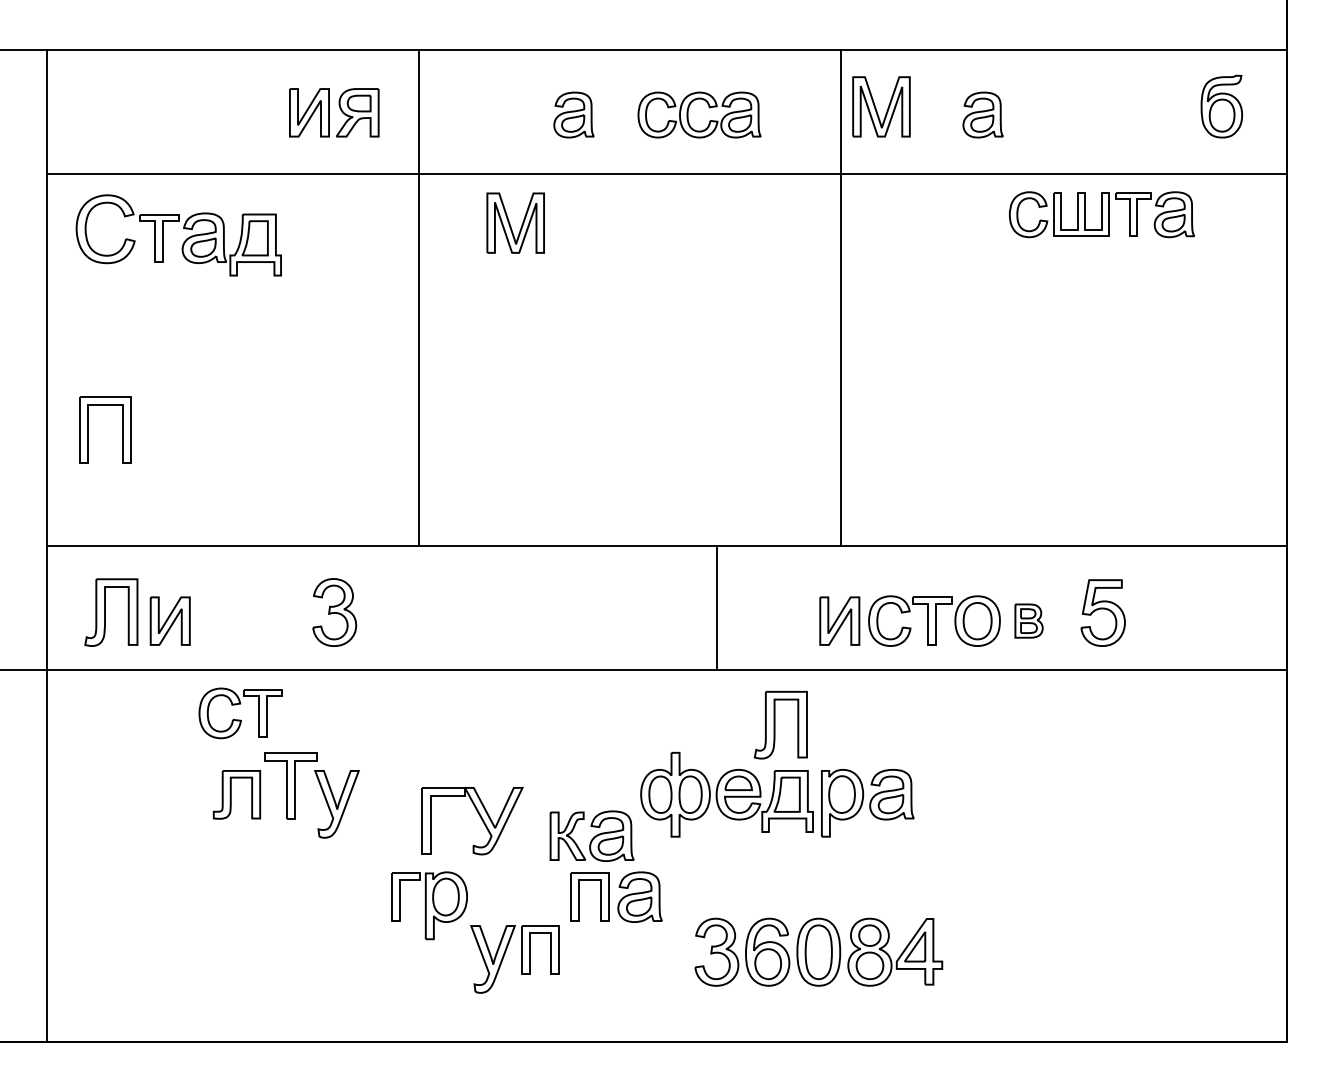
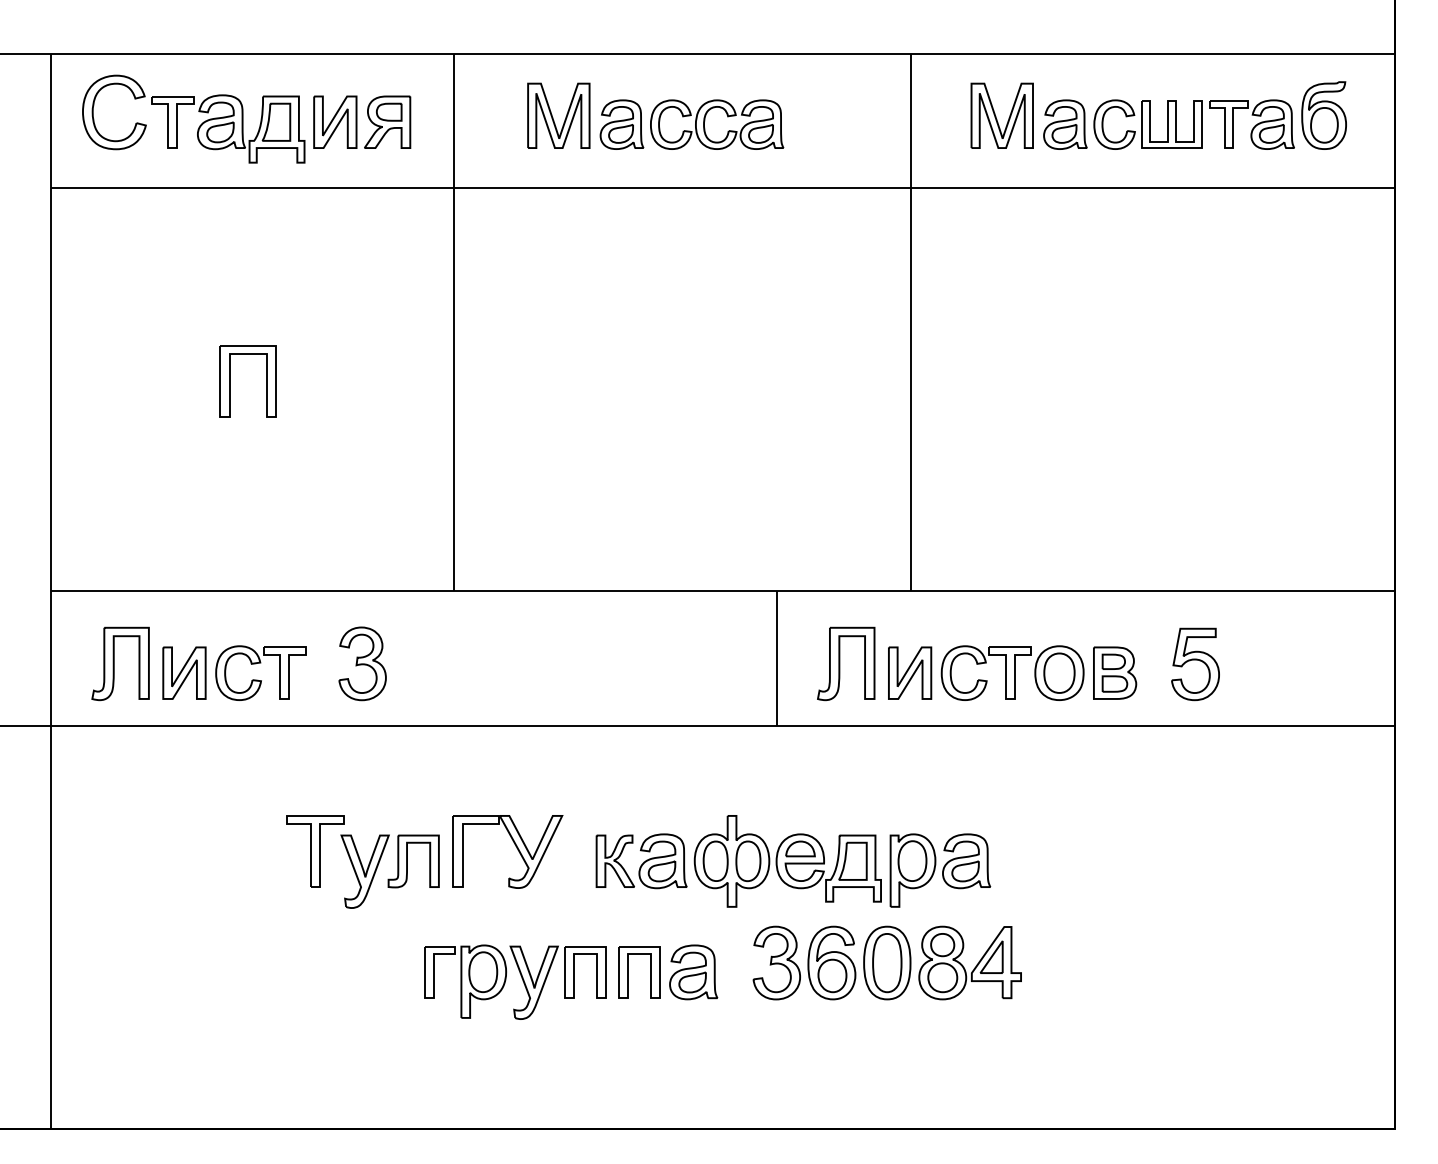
part: (880, 106) -> (1001, 115), moved
part: (709, 108) -> (727, 117), moved
part: (1101, 214) -> (1193, 124), moved
part: (515, 222) -> (558, 115), moved
part: (184, 229) -> (199, 112), moved
part: (89, 430) -> (230, 381), moved
part: (1029, 620) -> (1115, 672), size x1.43
part: (237, 719) -> (257, 679), moved
part: (781, 724) -> (846, 663), moved
part: (236, 794) -> (413, 861), moved
part: (479, 816) -> (515, 846), moved
part: (591, 836) -> (641, 861), moved
part: (818, 951) -> (886, 962), moved
part: (520, 959) -> (564, 982), moved

